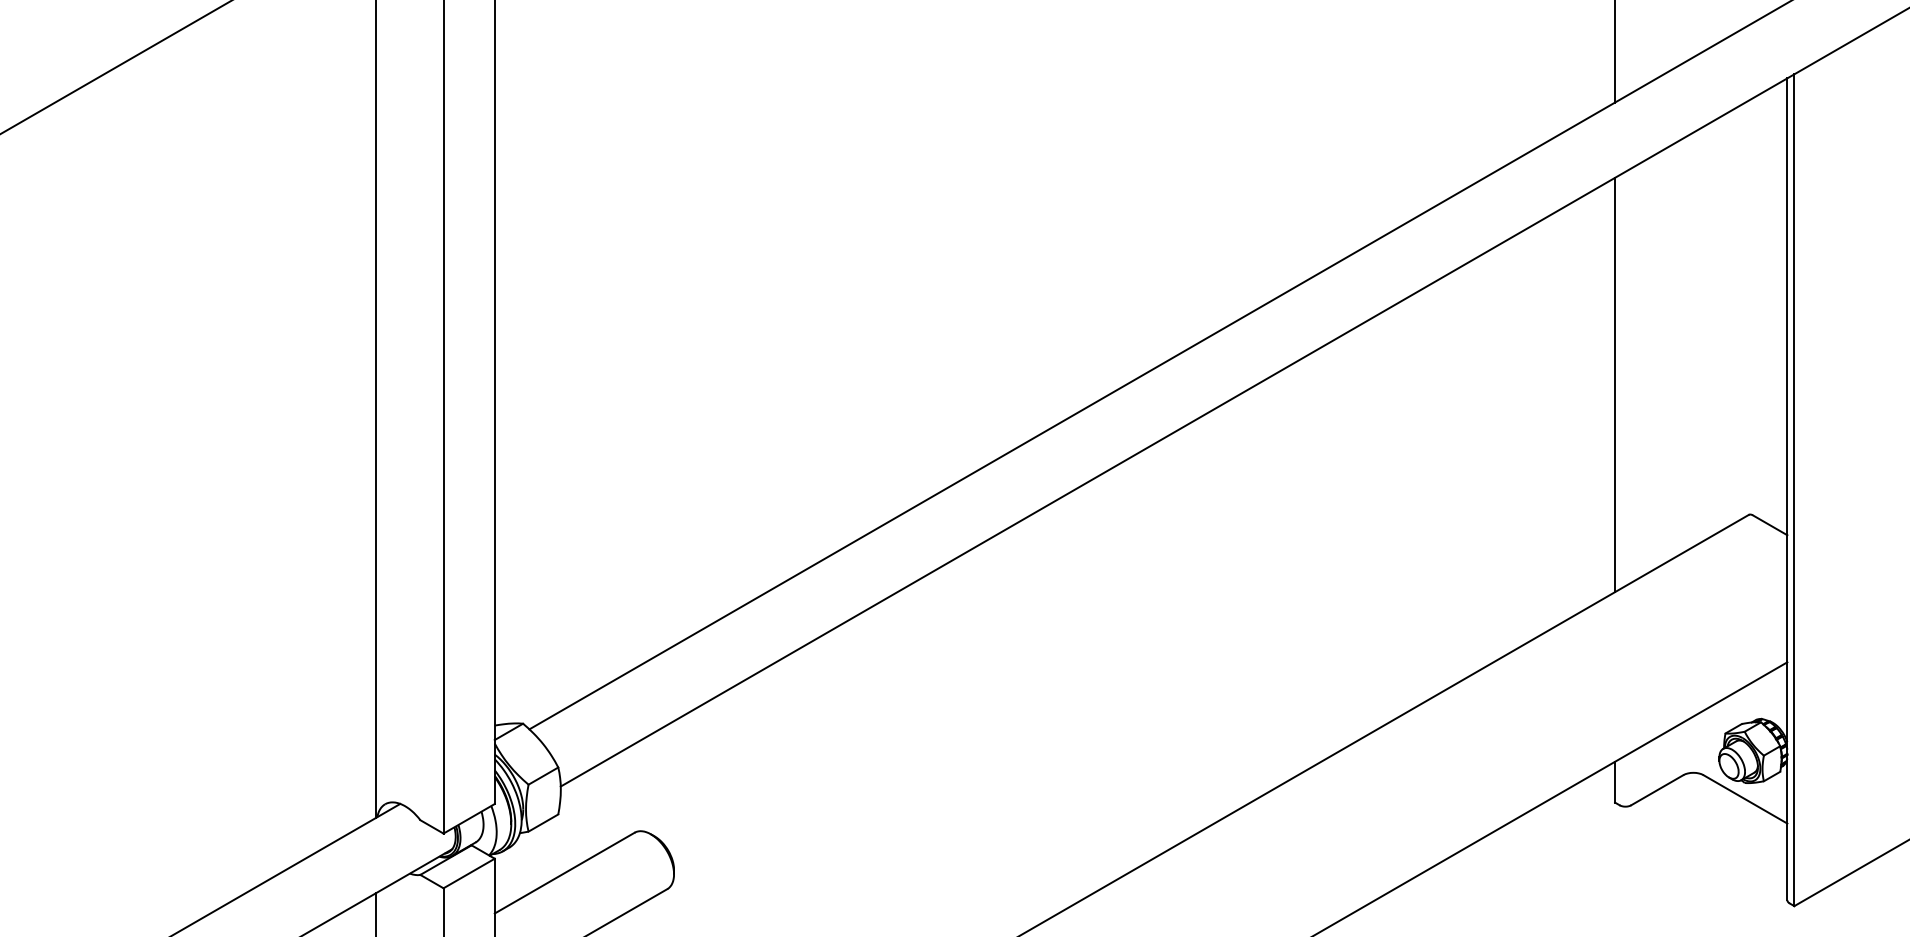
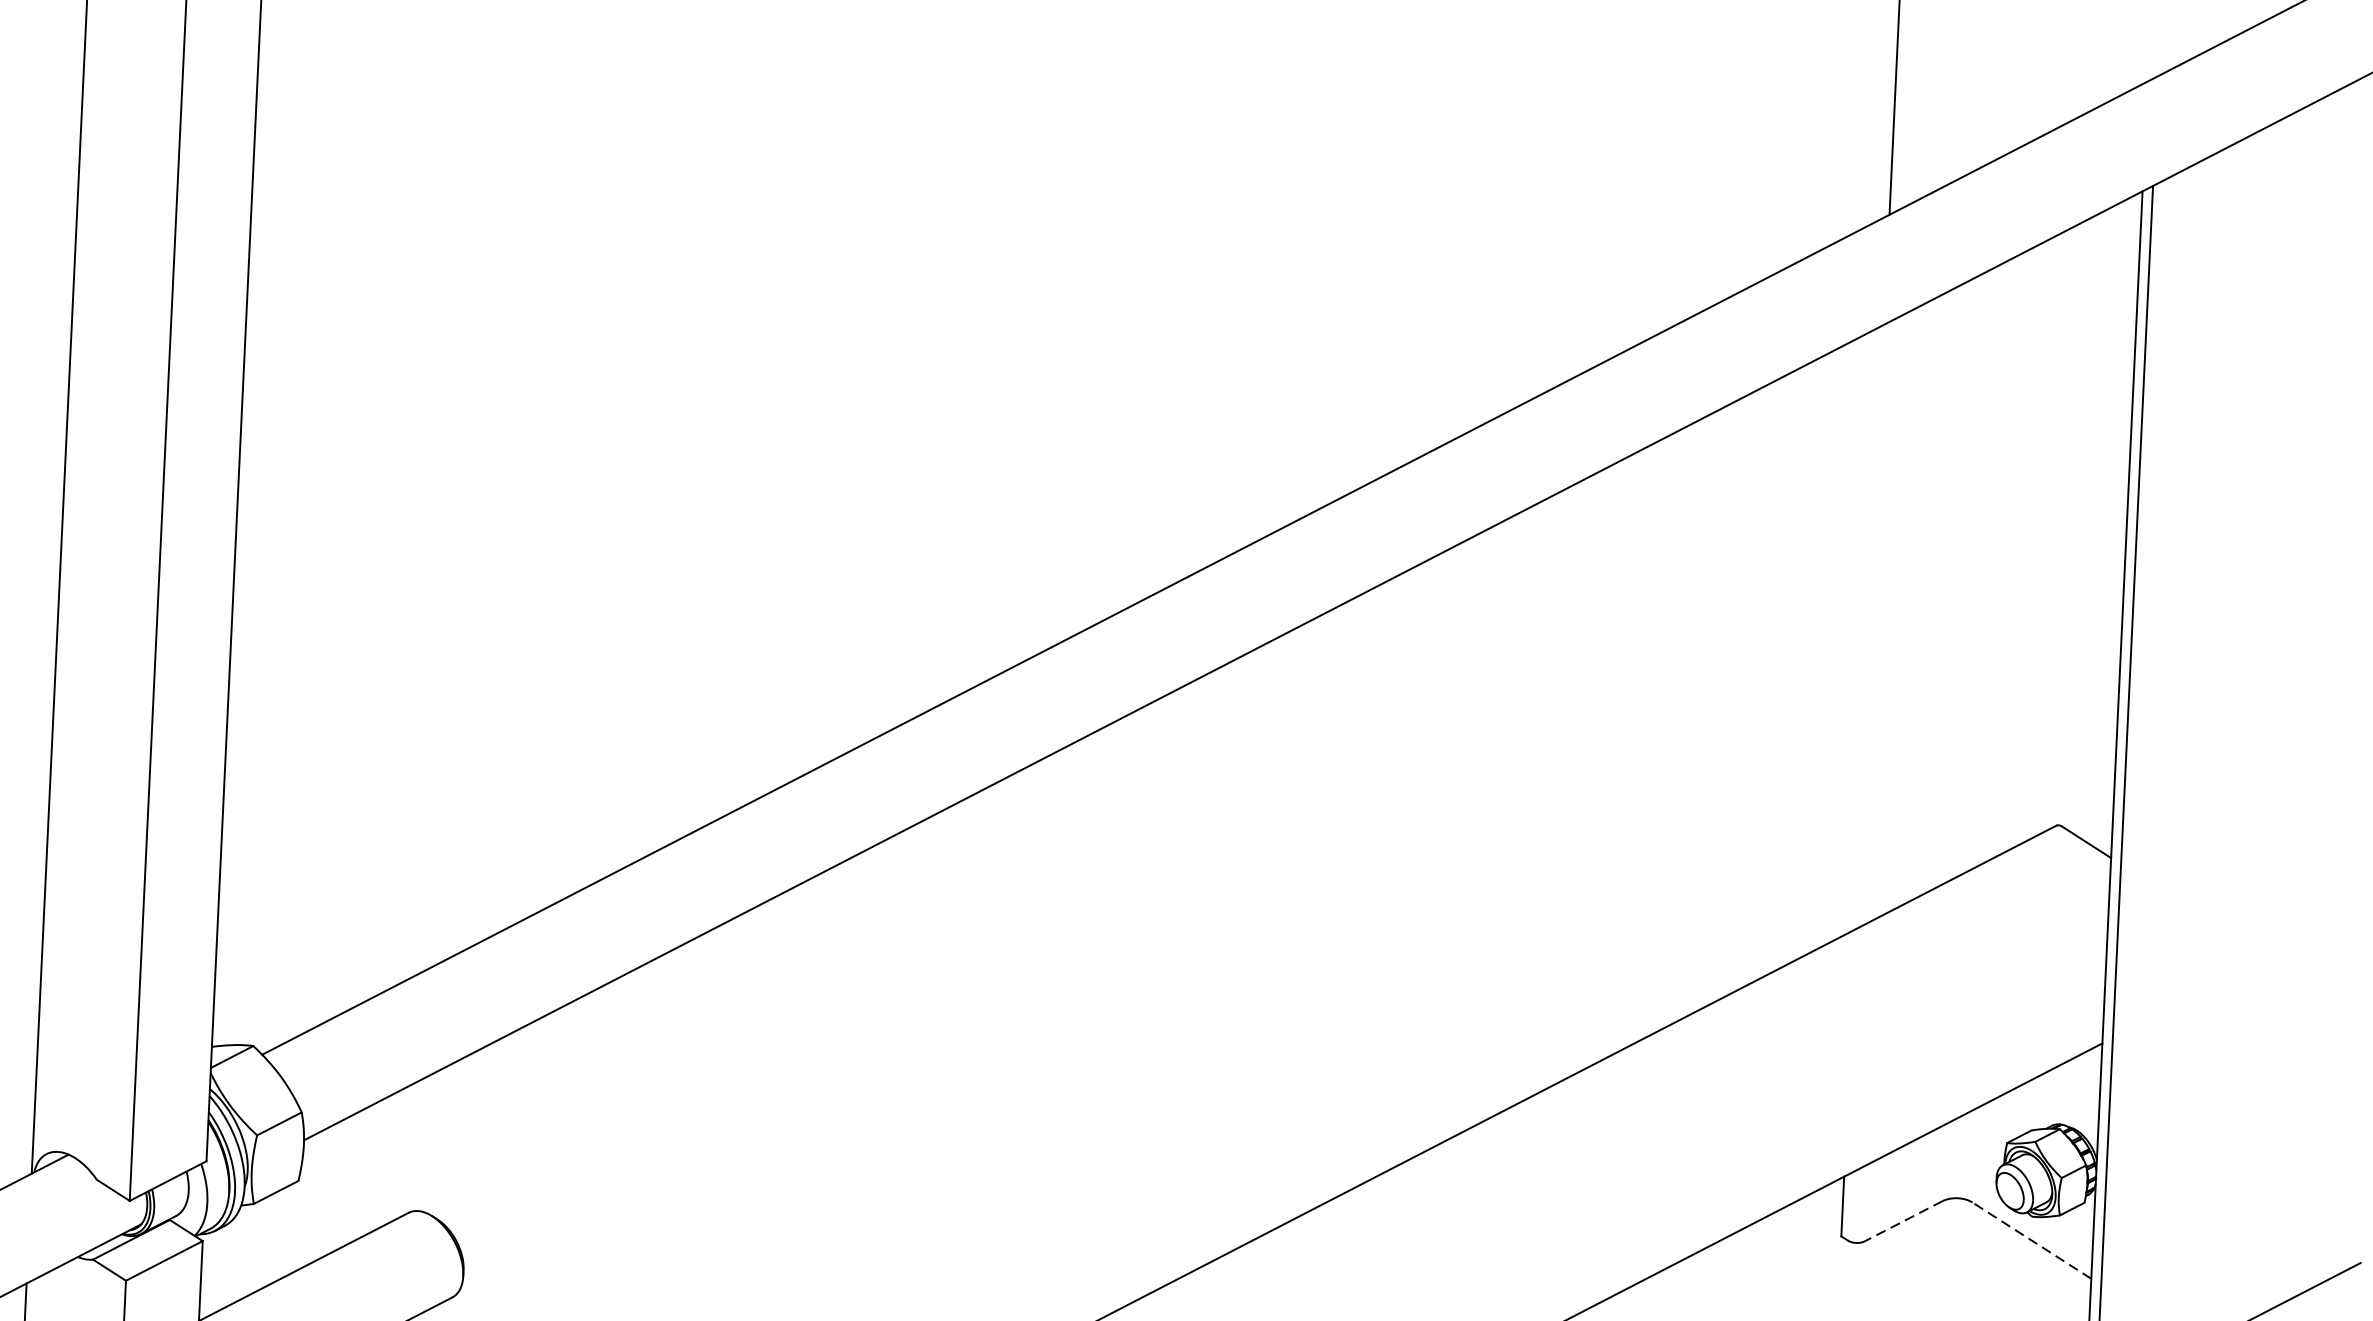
line: (1615, 384) -> (1870, 626), removed
line: (1656, 790) -> (1902, 1221), solid -> dashed
line: (1745, 799) -> (2031, 1240), solid -> dashed

